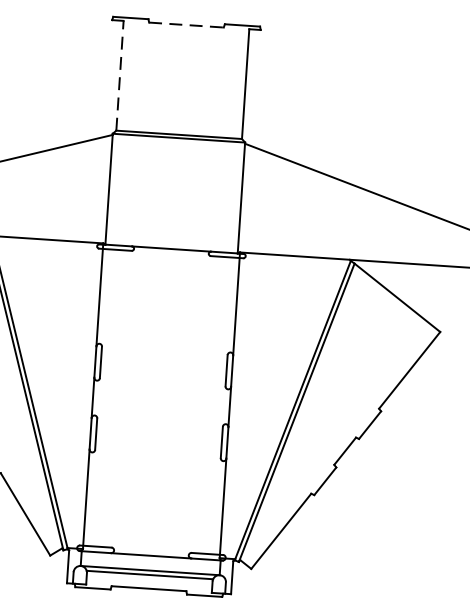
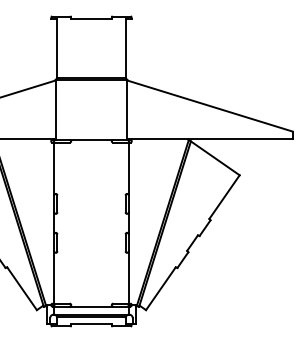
line: (186, 25) -> (91, 18), dashed -> solid
line: (120, 76) -> (57, 48), dashed -> solid

